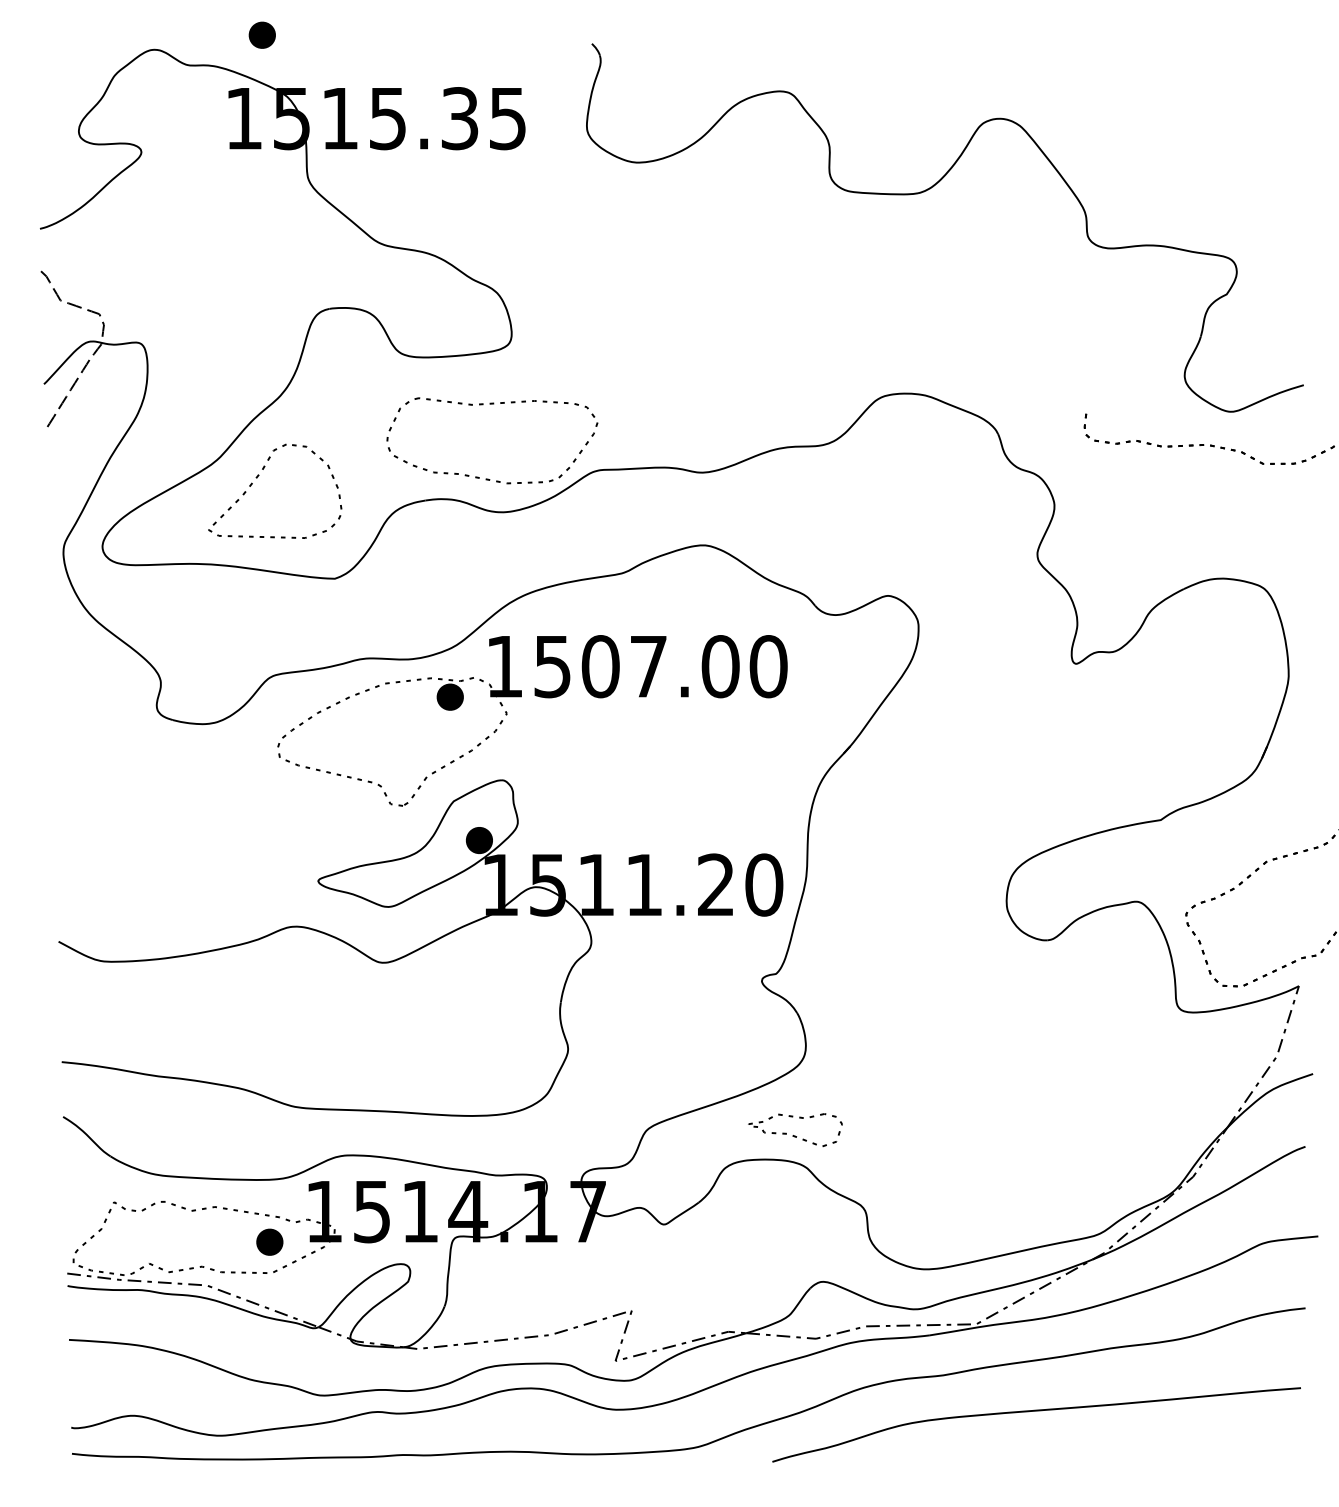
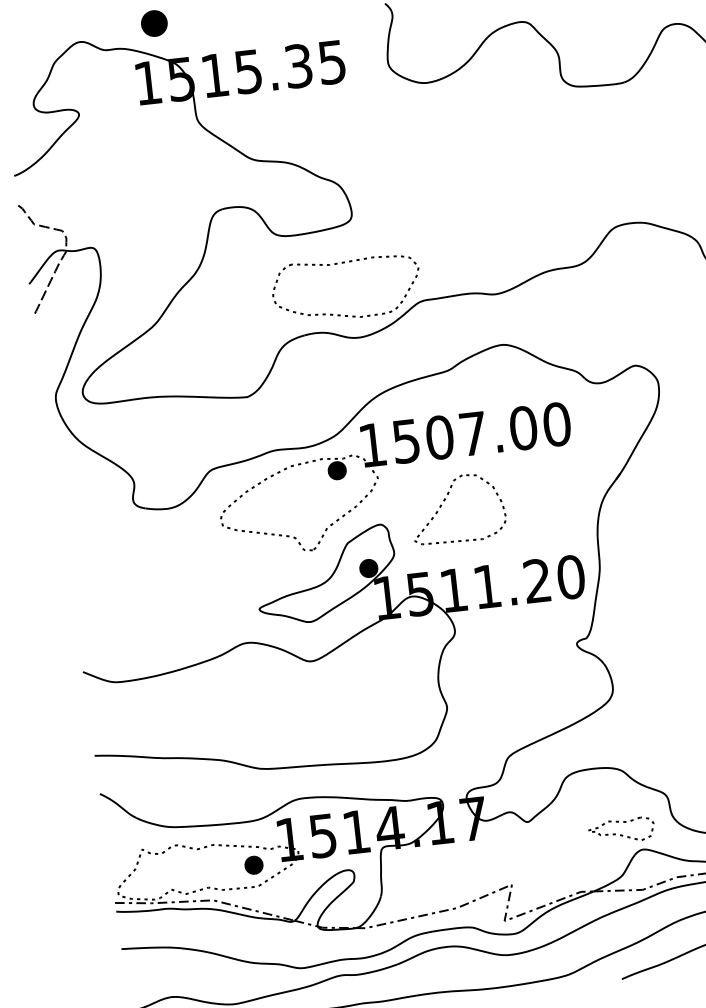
part: (261, 34) -> (153, 23), size x1.4
part: (257, 478) -> (444, 501), moved
part: (795, 1130) -> (621, 831), moved

